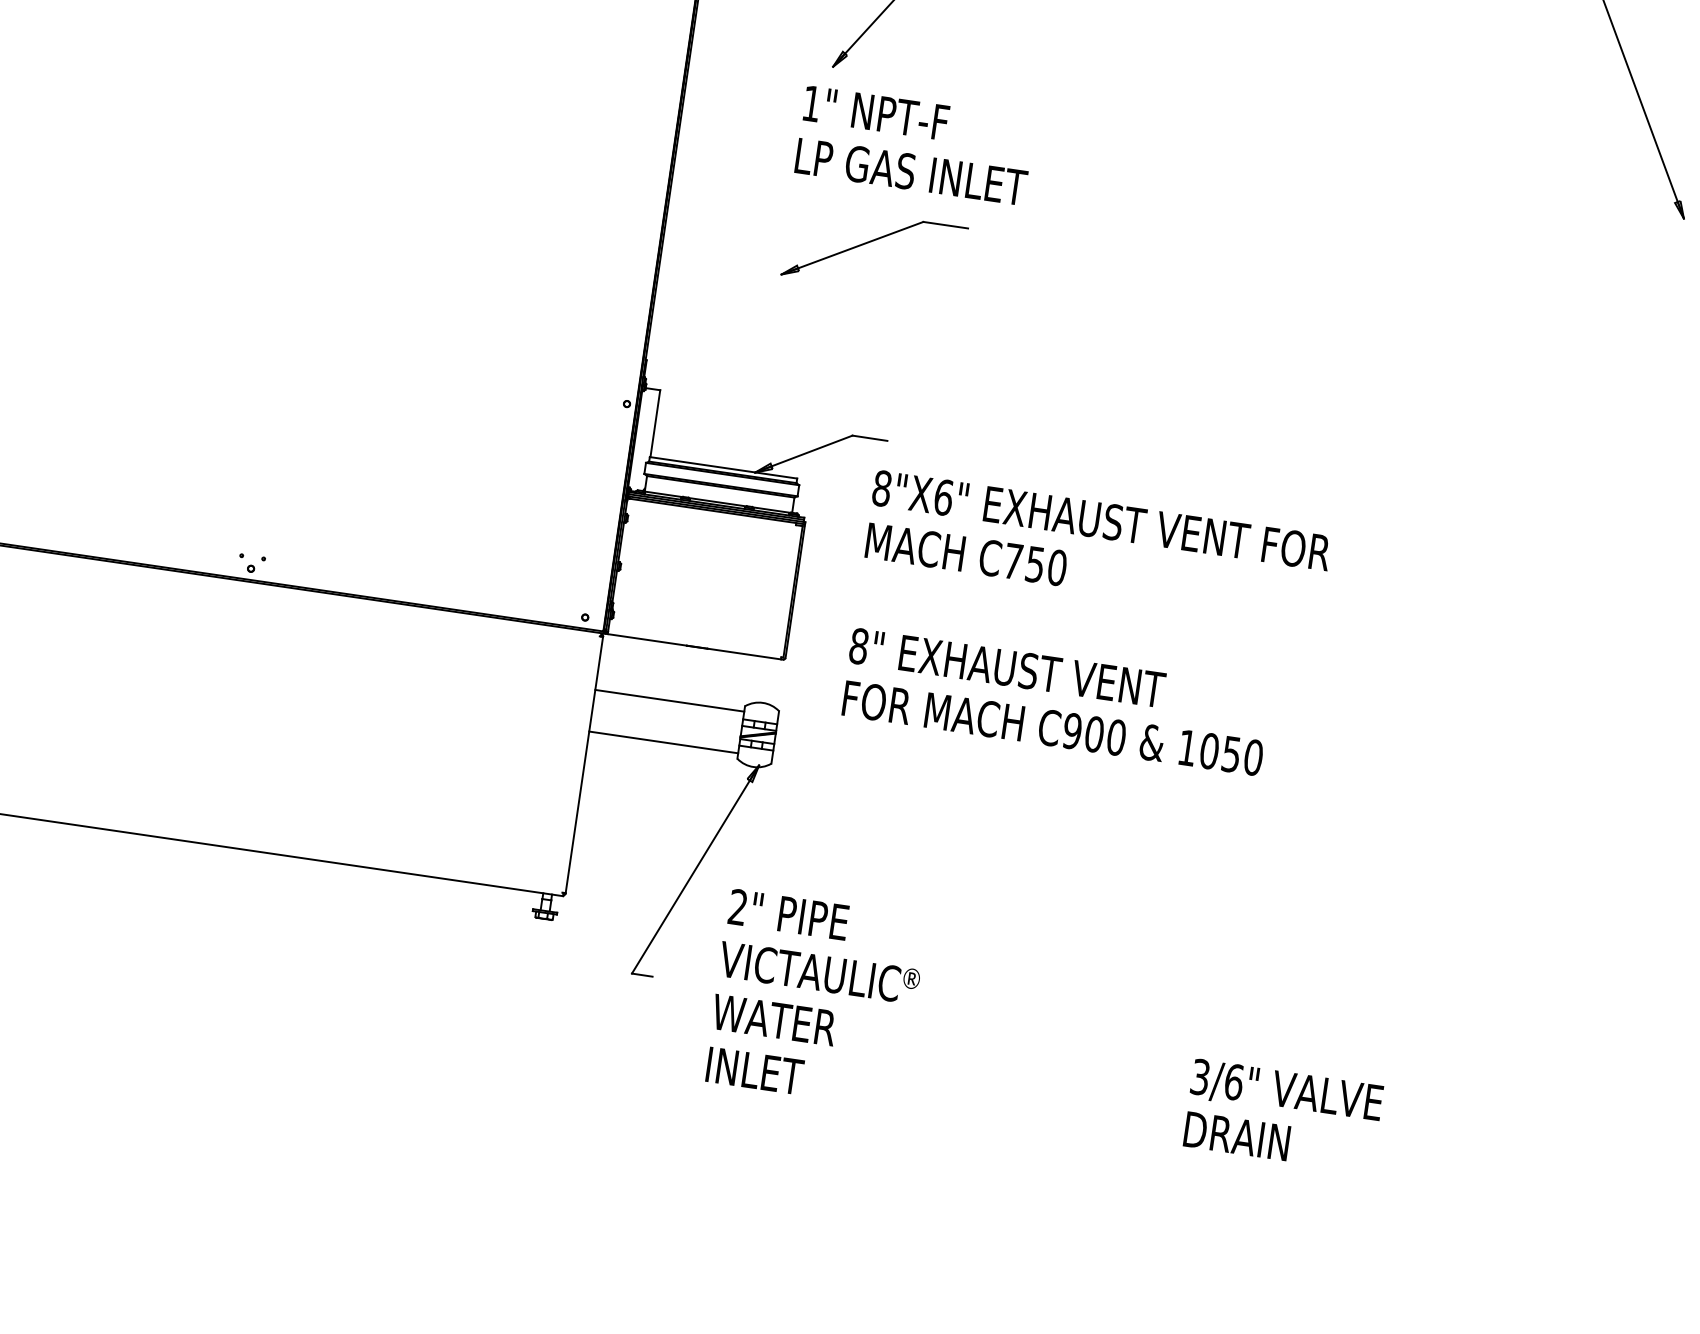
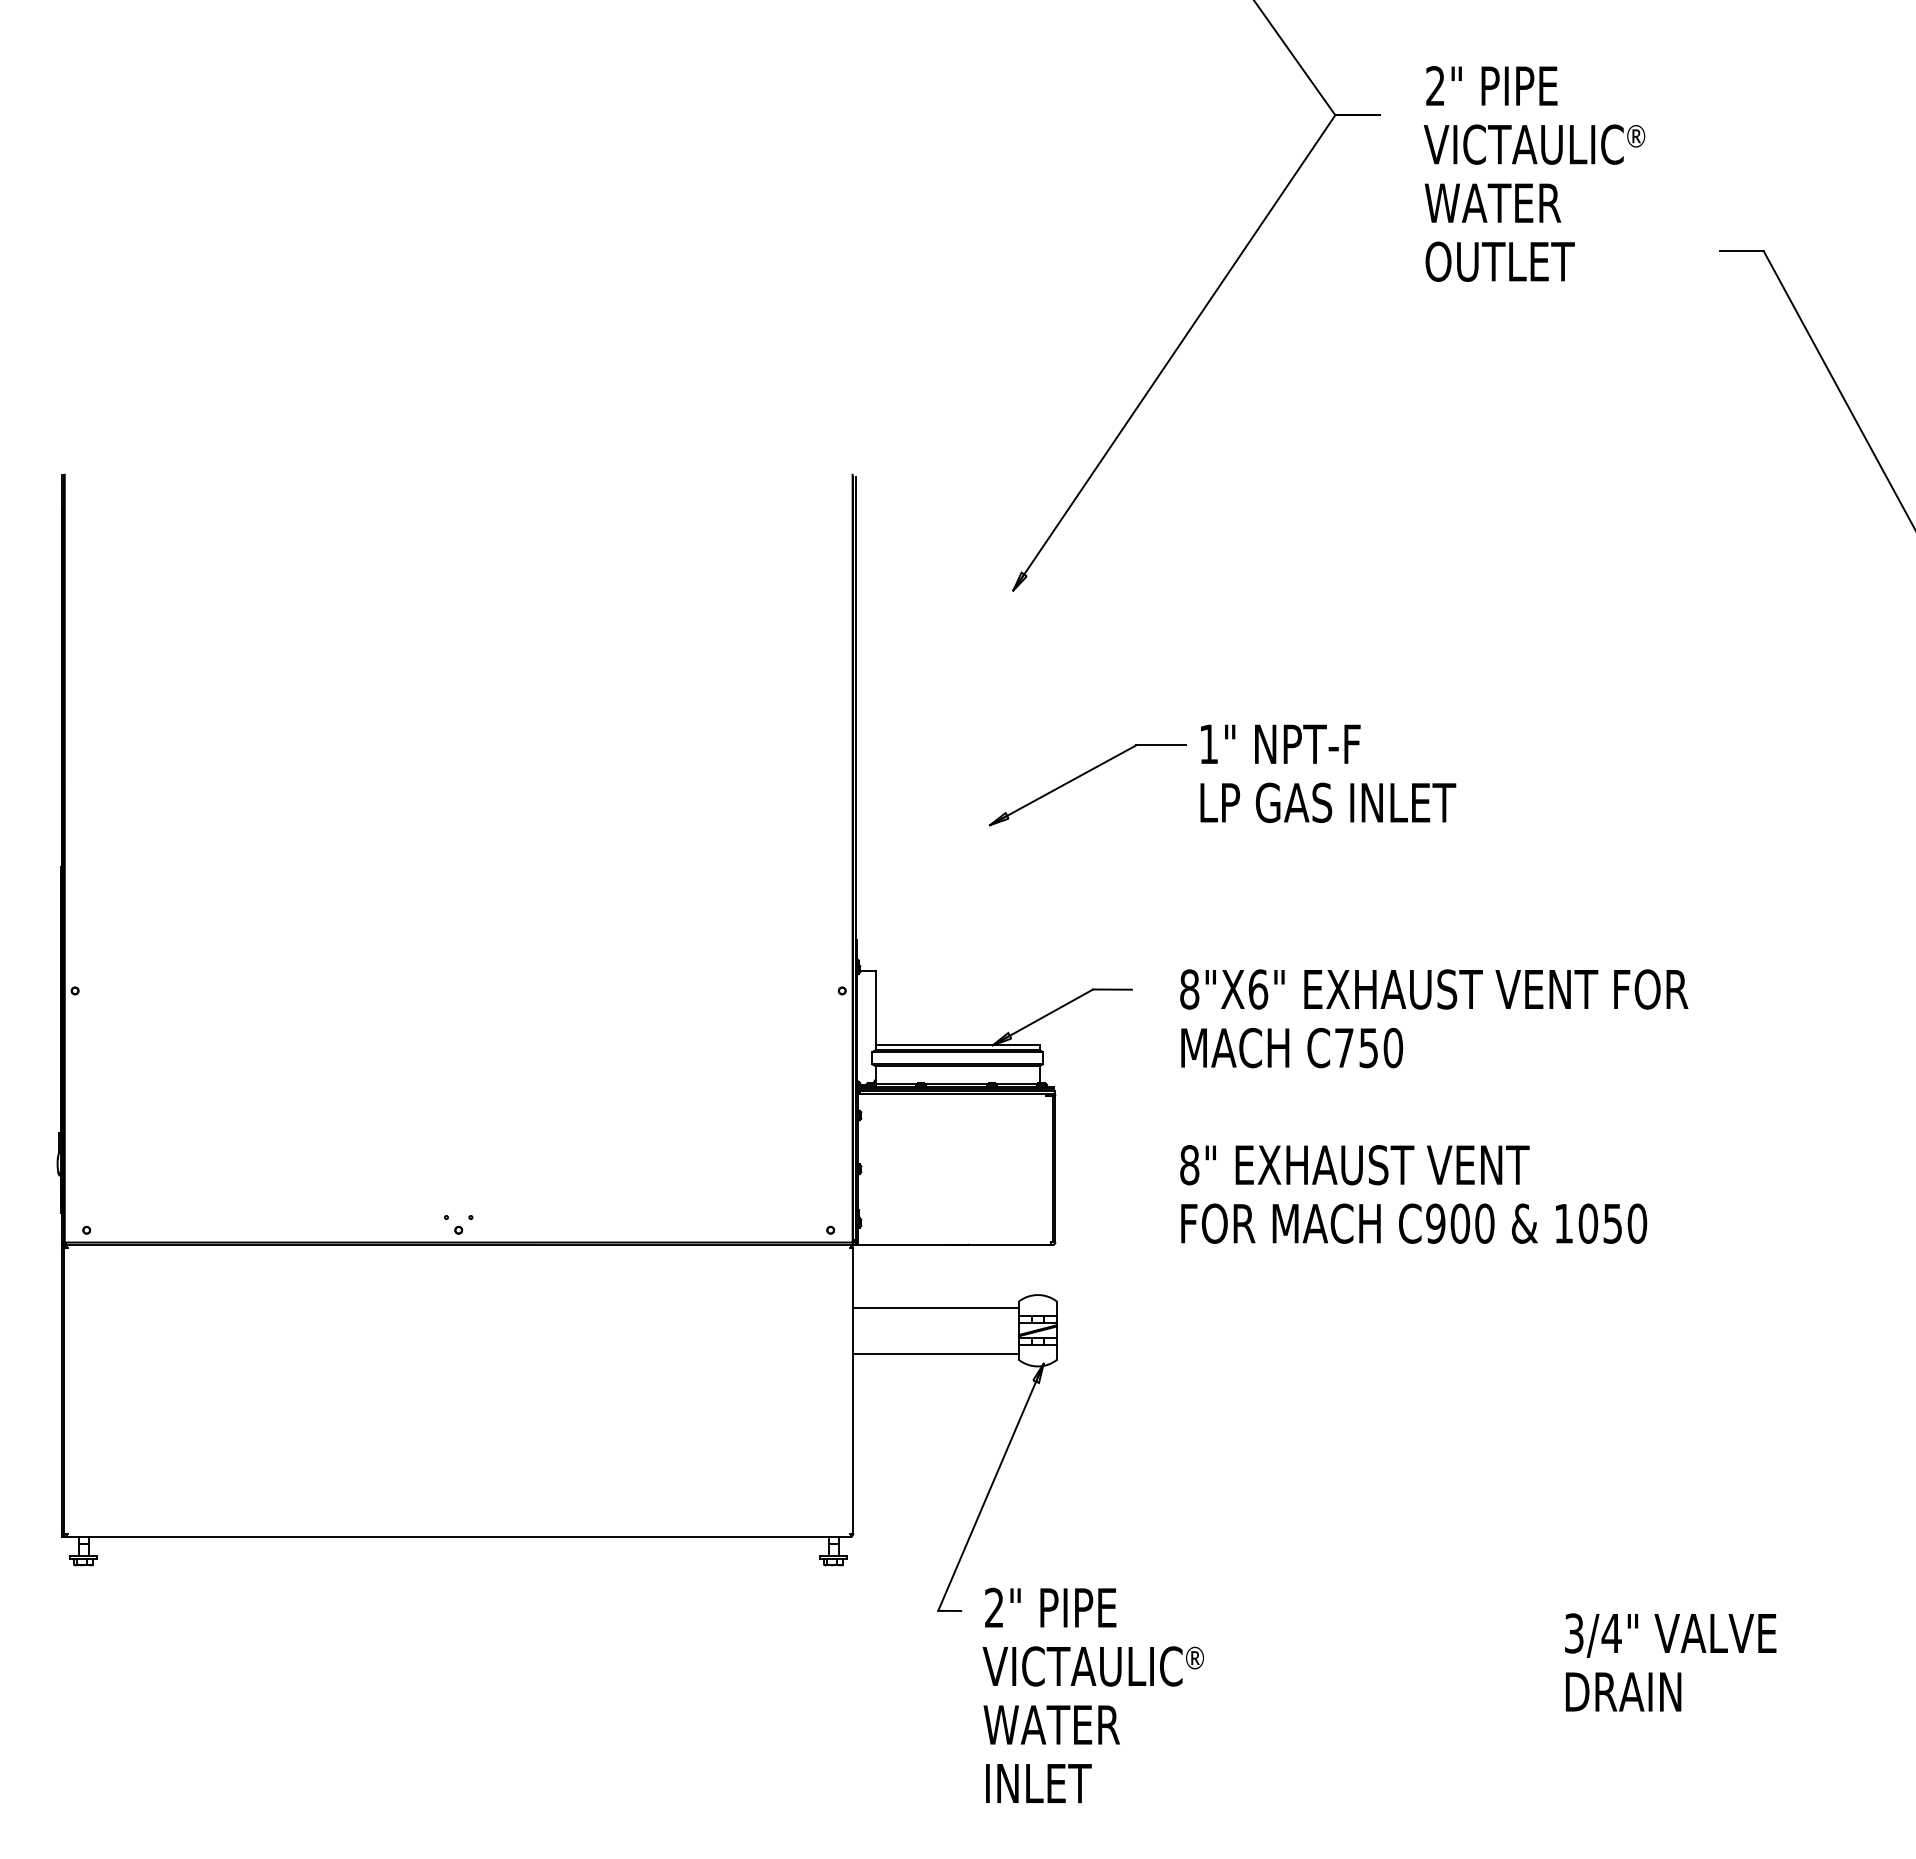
text: (915, 145) -> (1328, 773), moved
text: (1086, 625) -> (1434, 1106), moved
text: (814, 998) -> (1092, 1694), moved
text: (1233, 1082) -> (1611, 1633), 3/6" -> 3/4"

